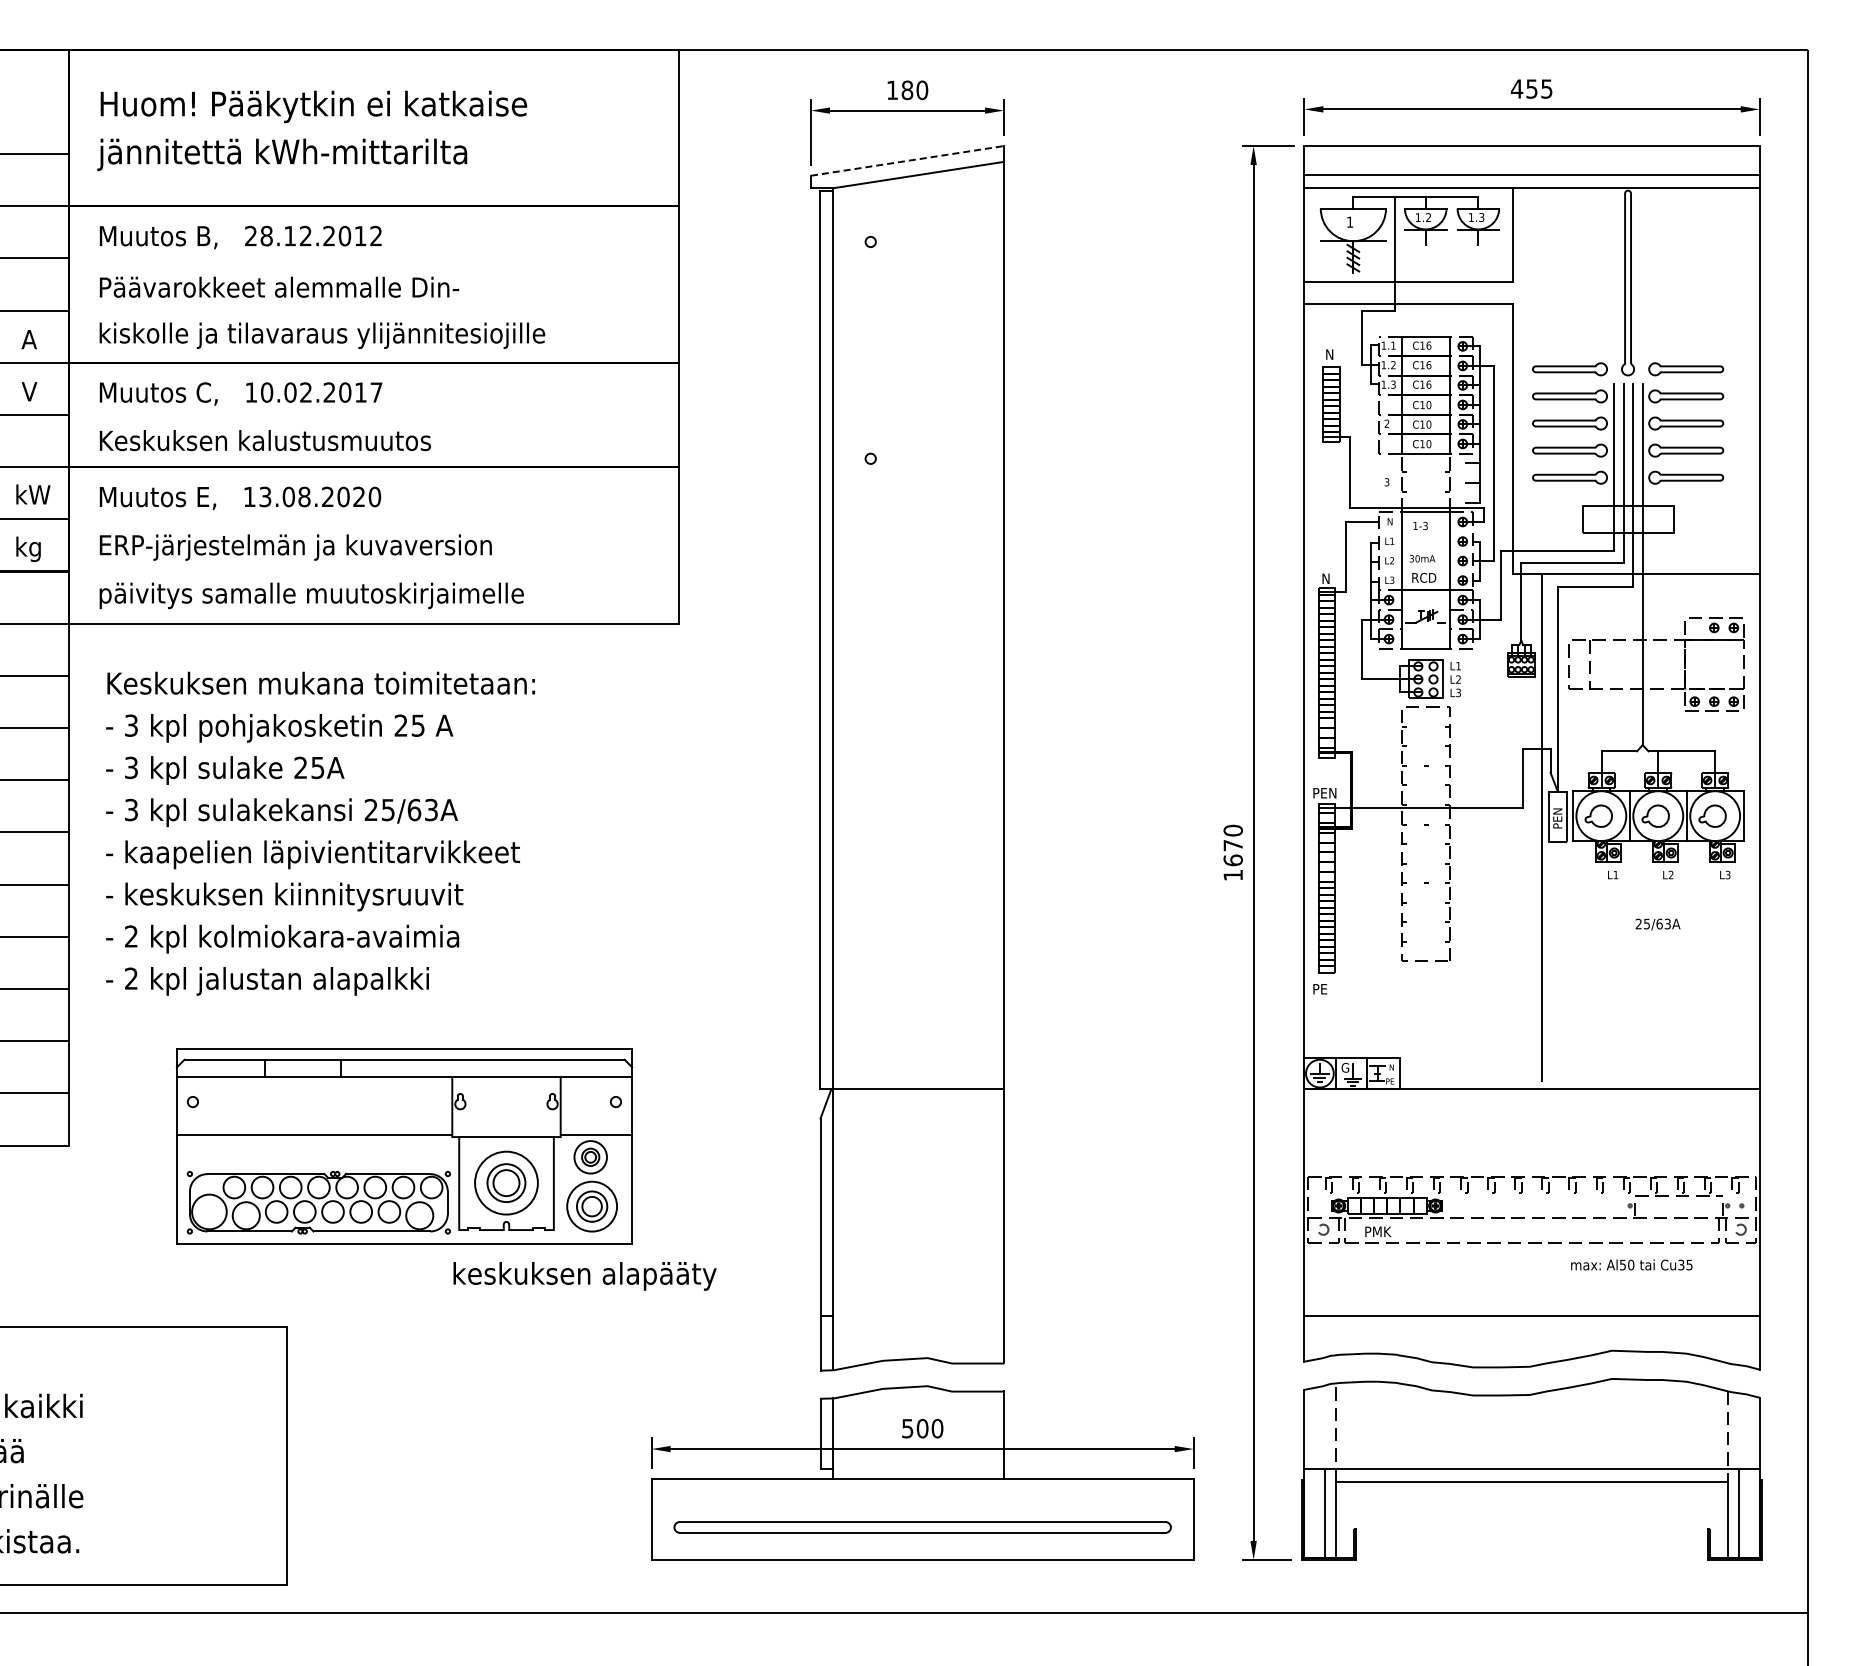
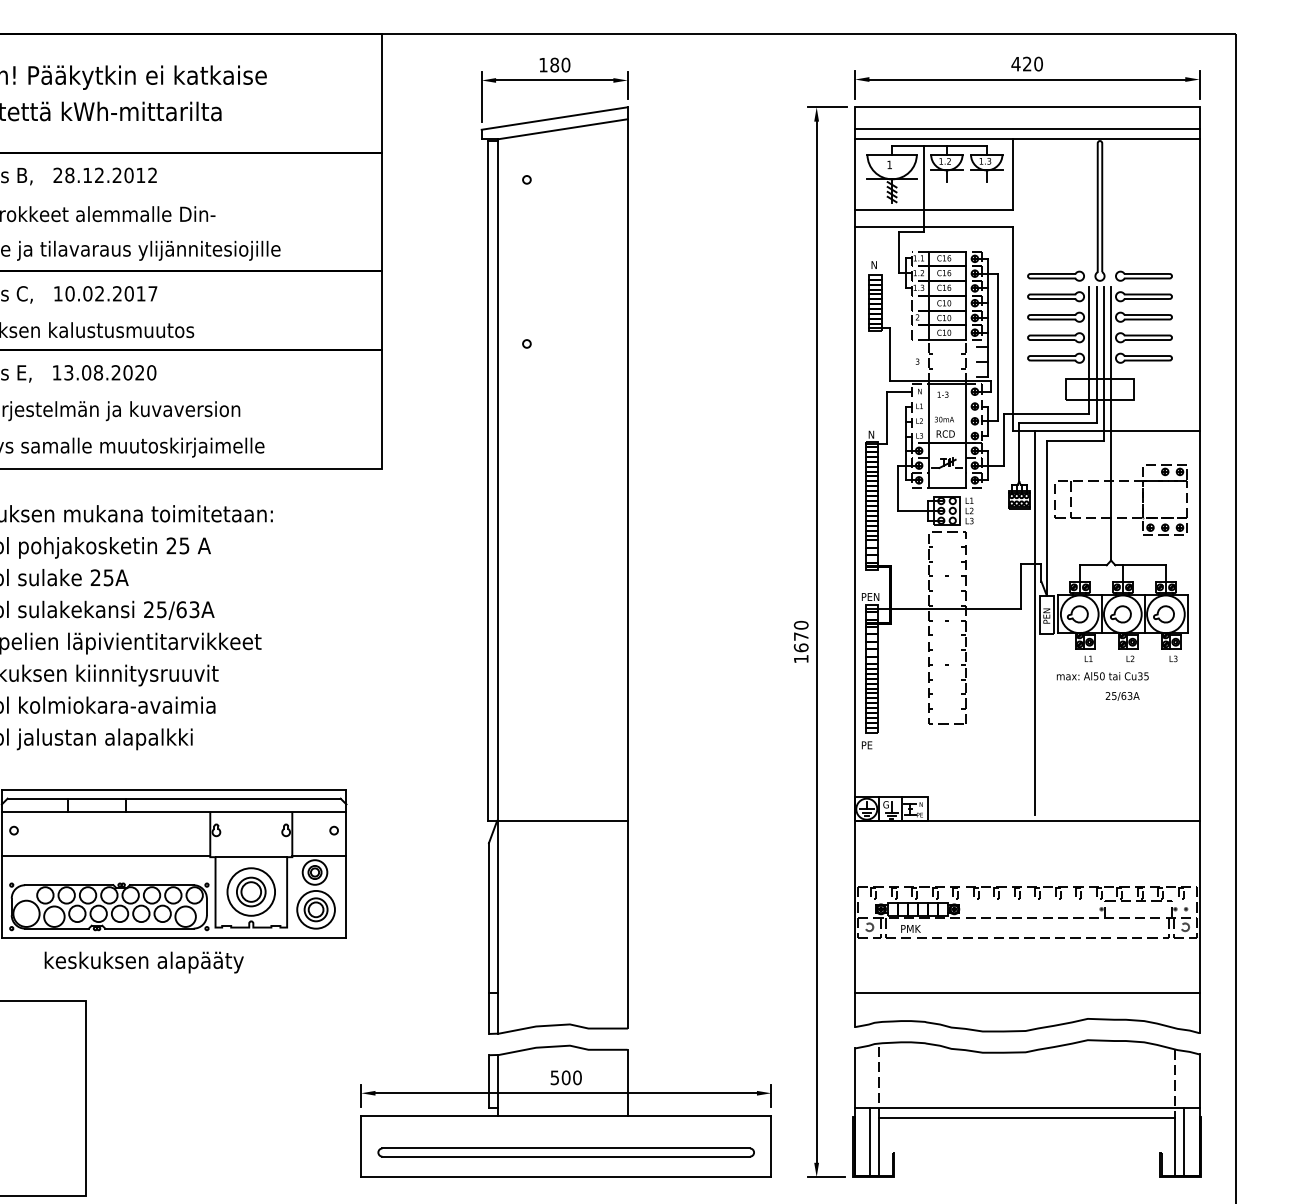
text: (1539, 88) -> (1032, 63), 455 -> 420
line: (907, 160) -> (554, 118), dashed -> solid
text: (1631, 1264) -> (1102, 675), moved
text: (584, 1276) -> (143, 962), moved

